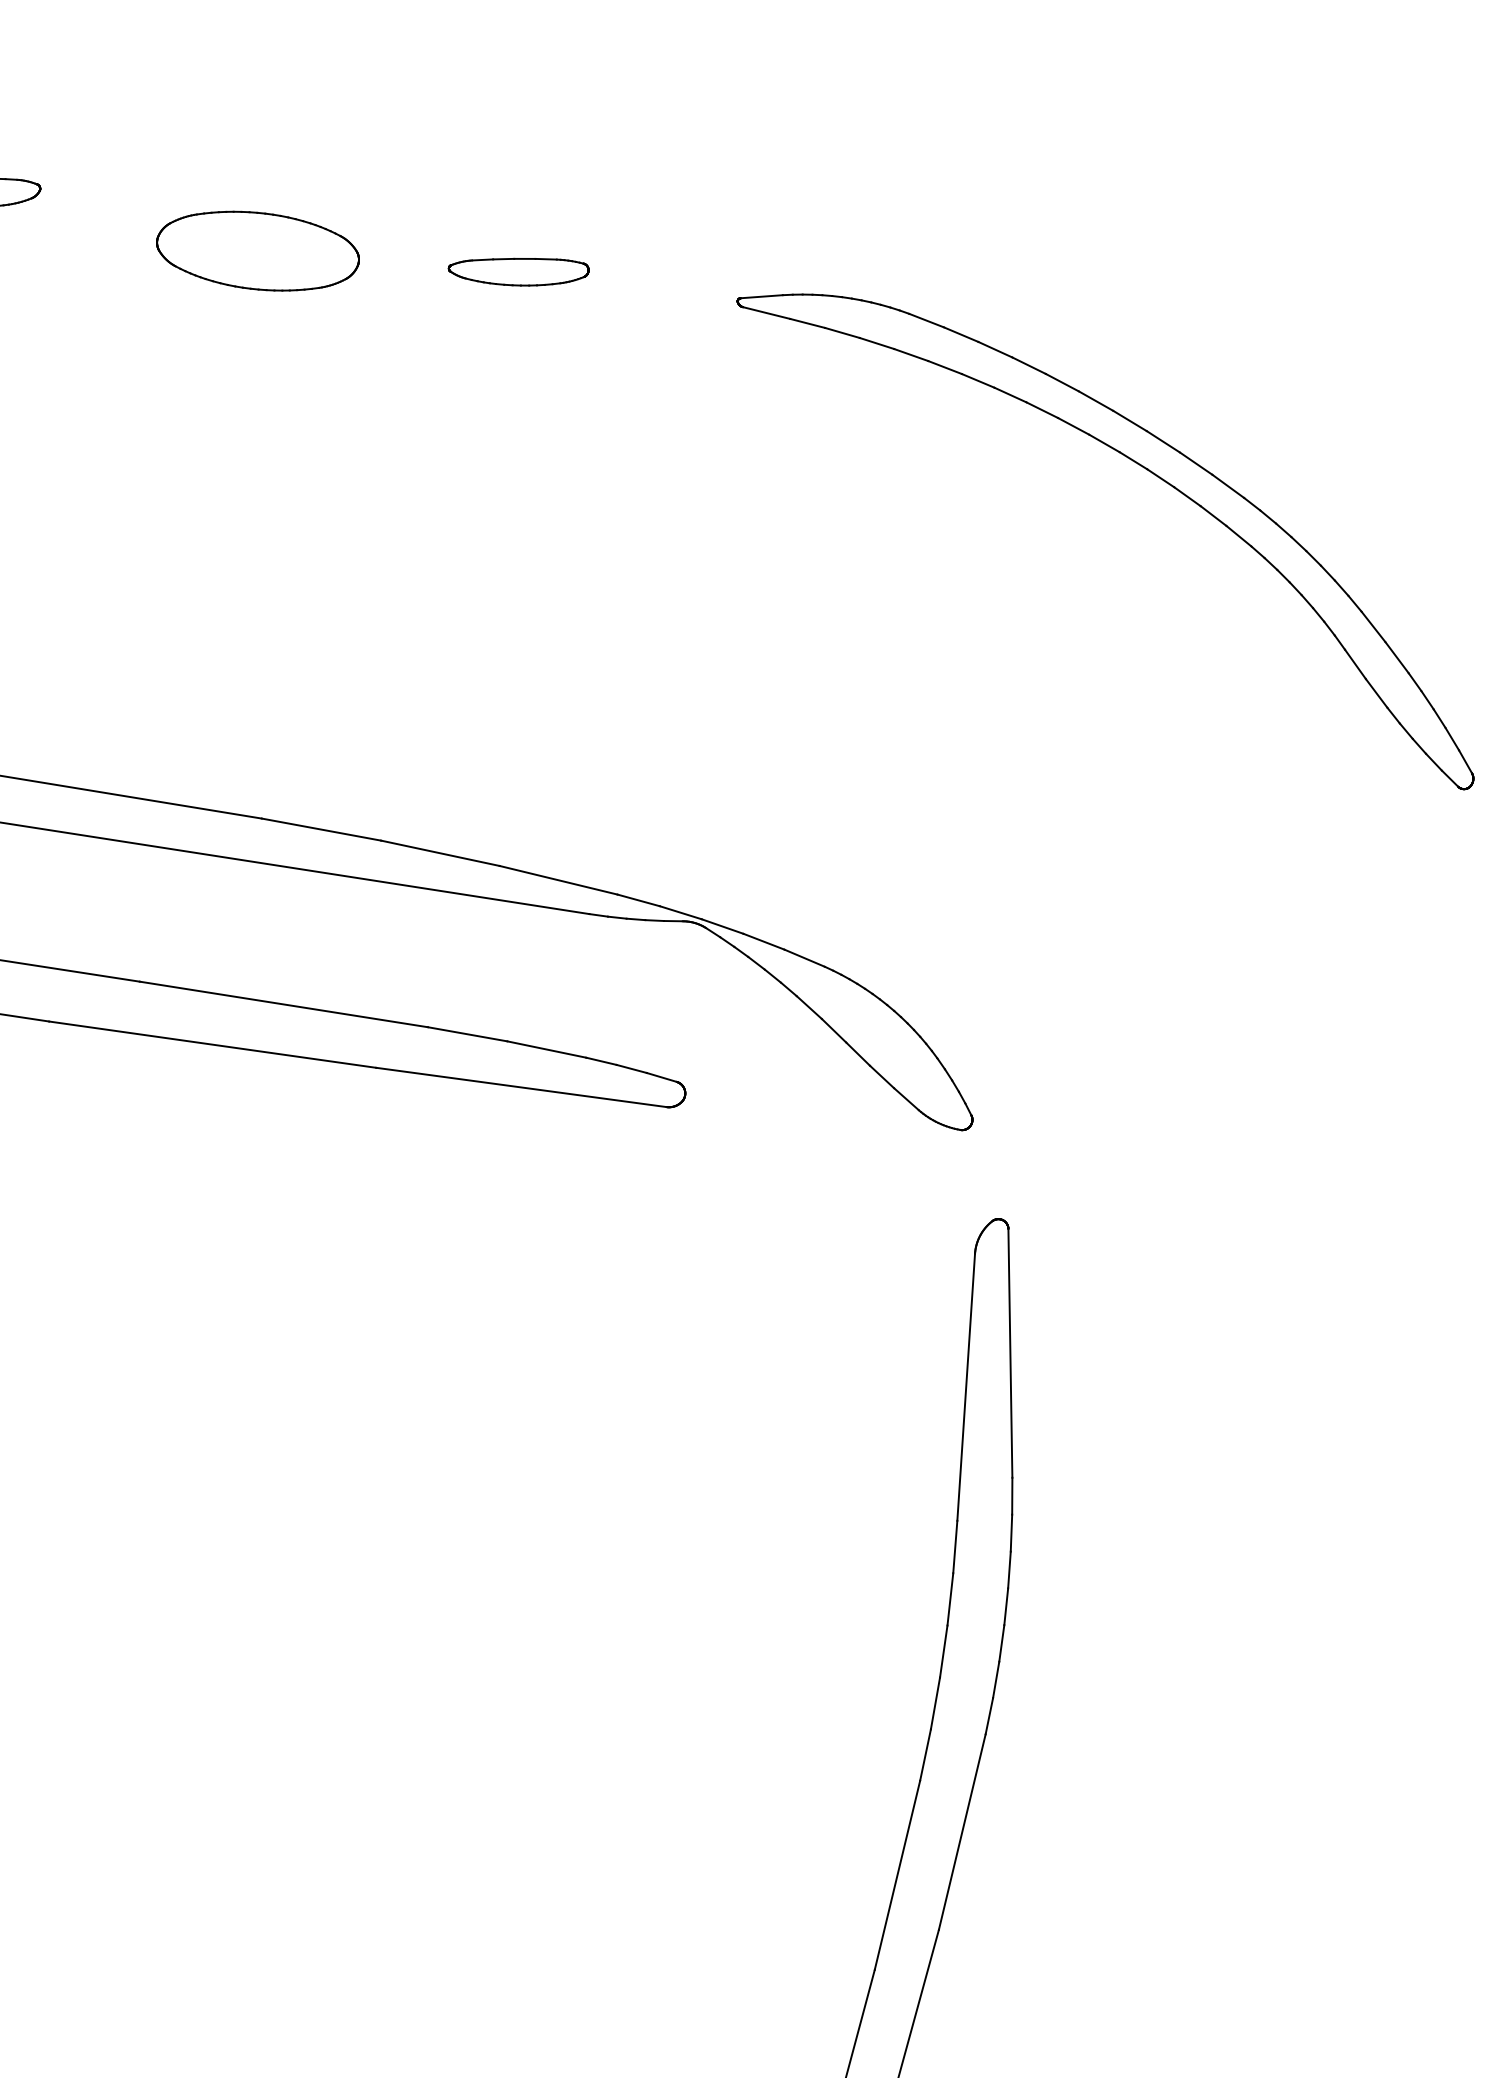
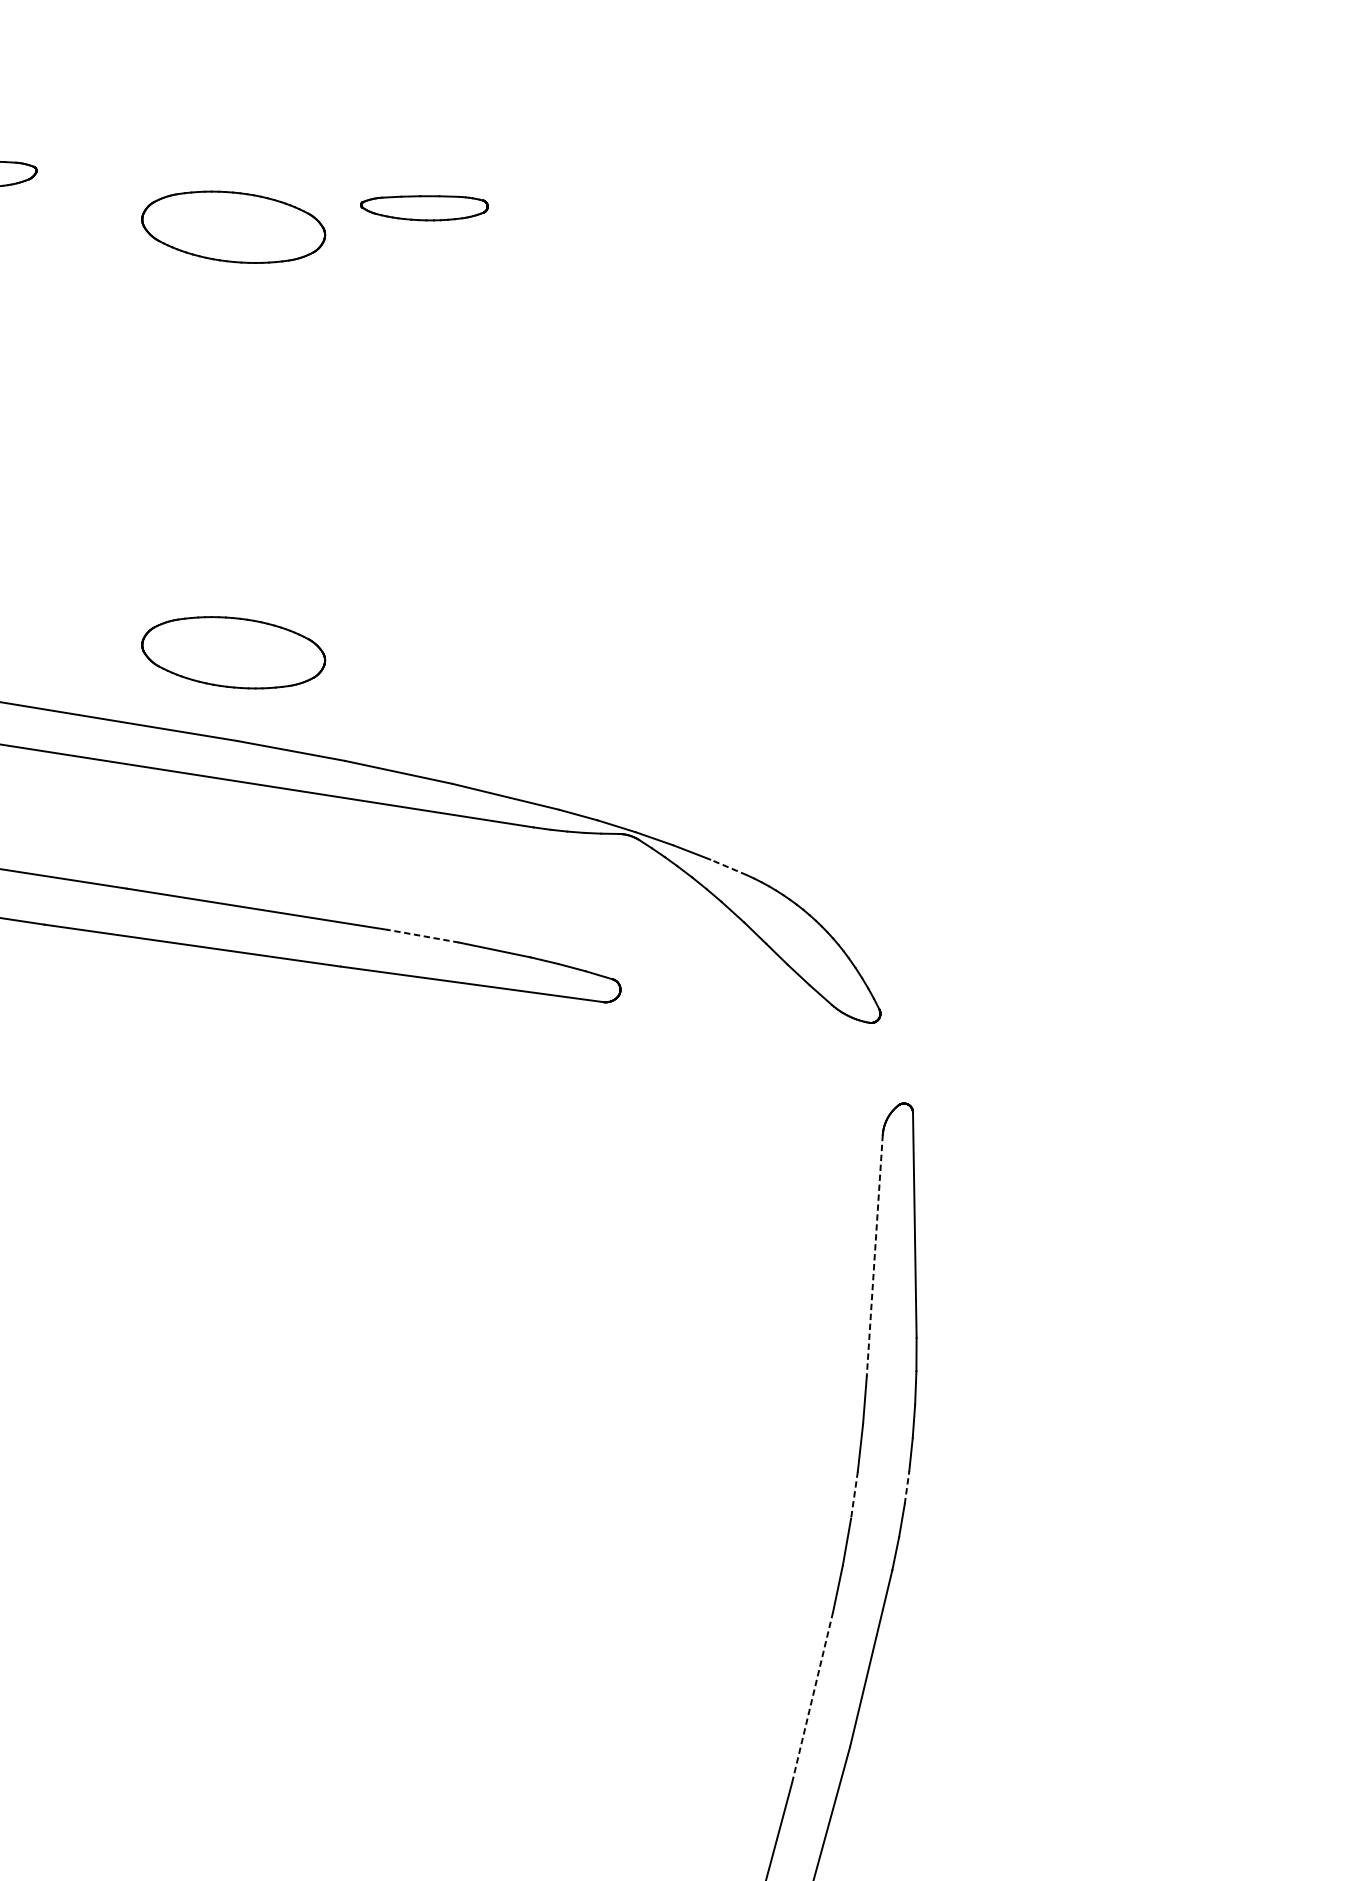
part: (518, 271) -> (424, 207), moved
part: (1151, 473) -> (1042, 428), removed
part: (257, 720) -> (233, 652), added
line: (804, 958) -> (728, 867), solid -> dashed
line: (467, 1034) -> (423, 936), solid -> dashed
line: (966, 1387) -> (875, 1255), solid -> dashed
line: (1001, 1642) -> (906, 1486), solid -> dashed
line: (943, 1652) -> (854, 1495), solid -> dashed
line: (897, 1875) -> (812, 1697), solid -> dashed

